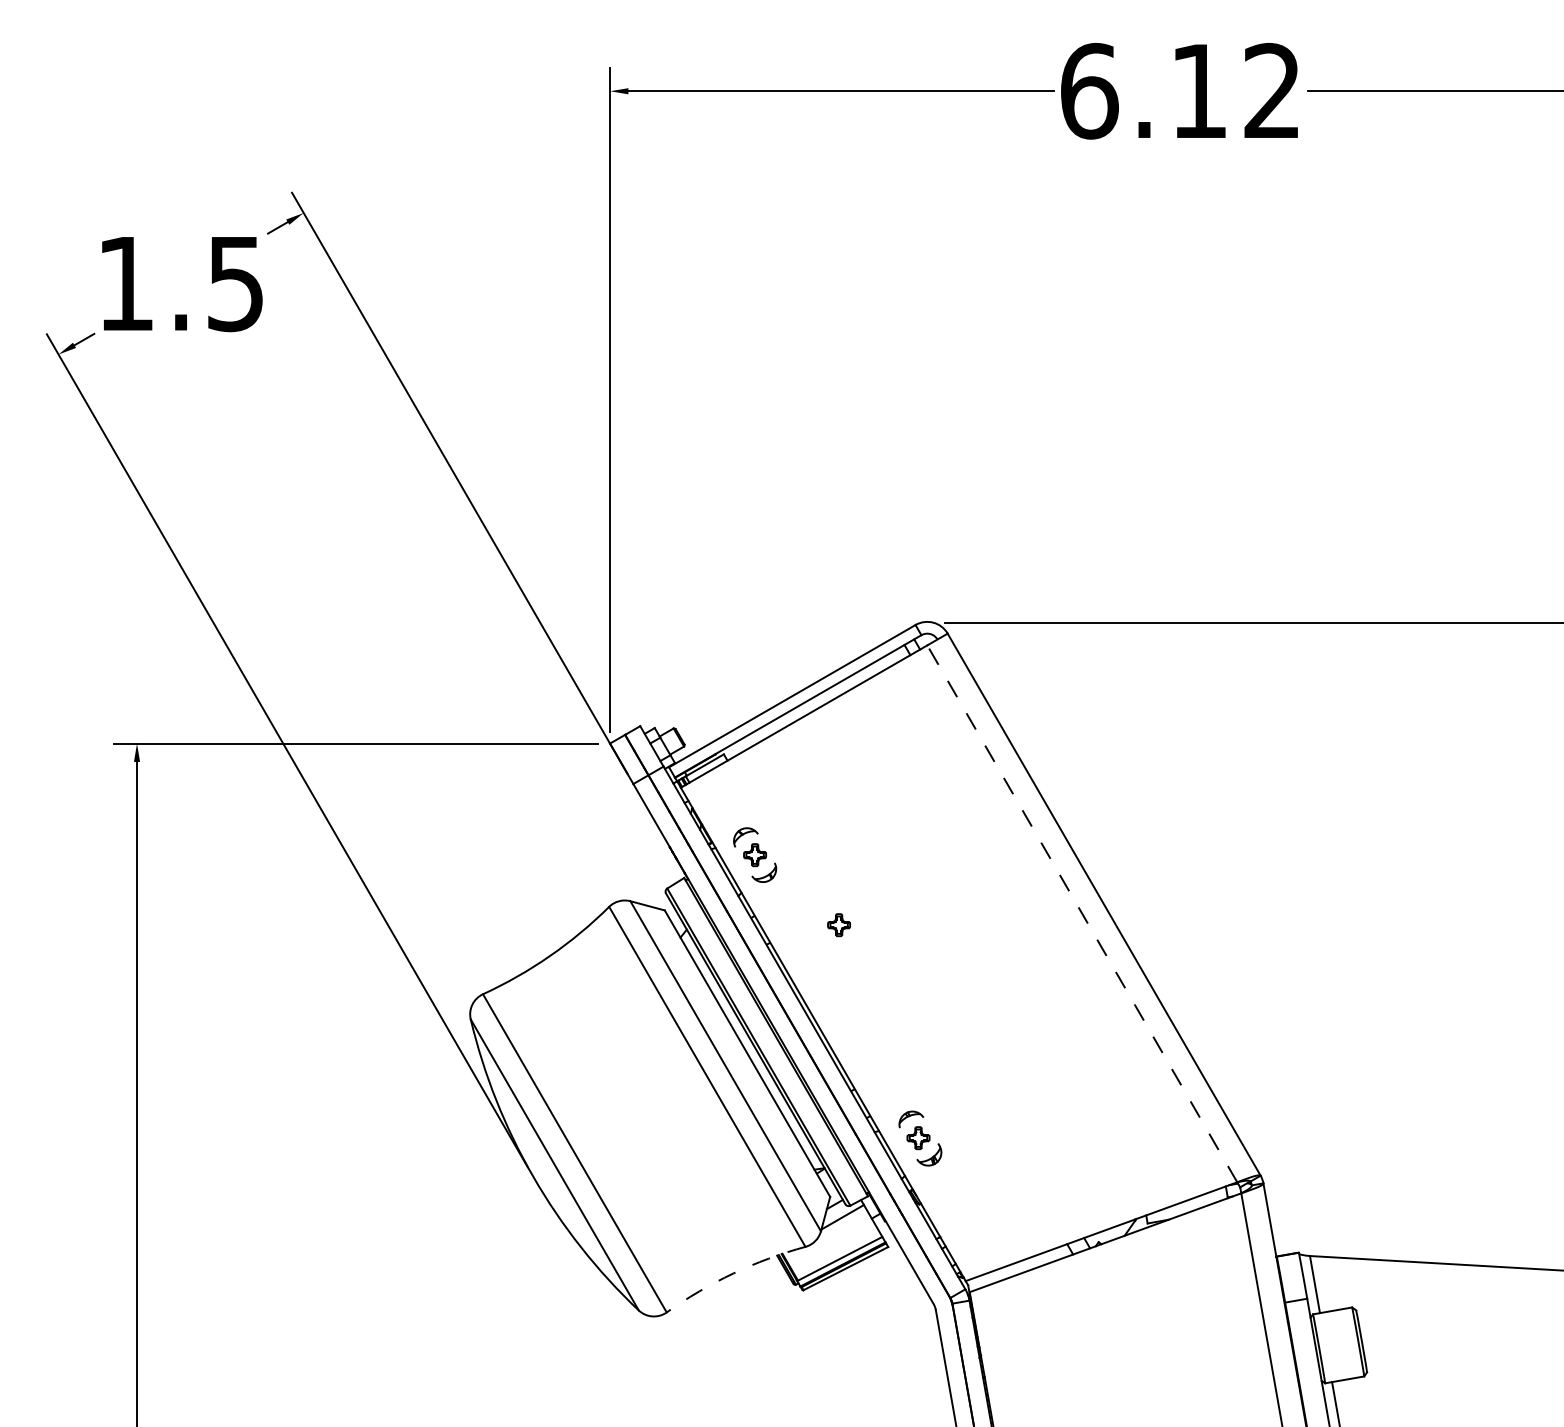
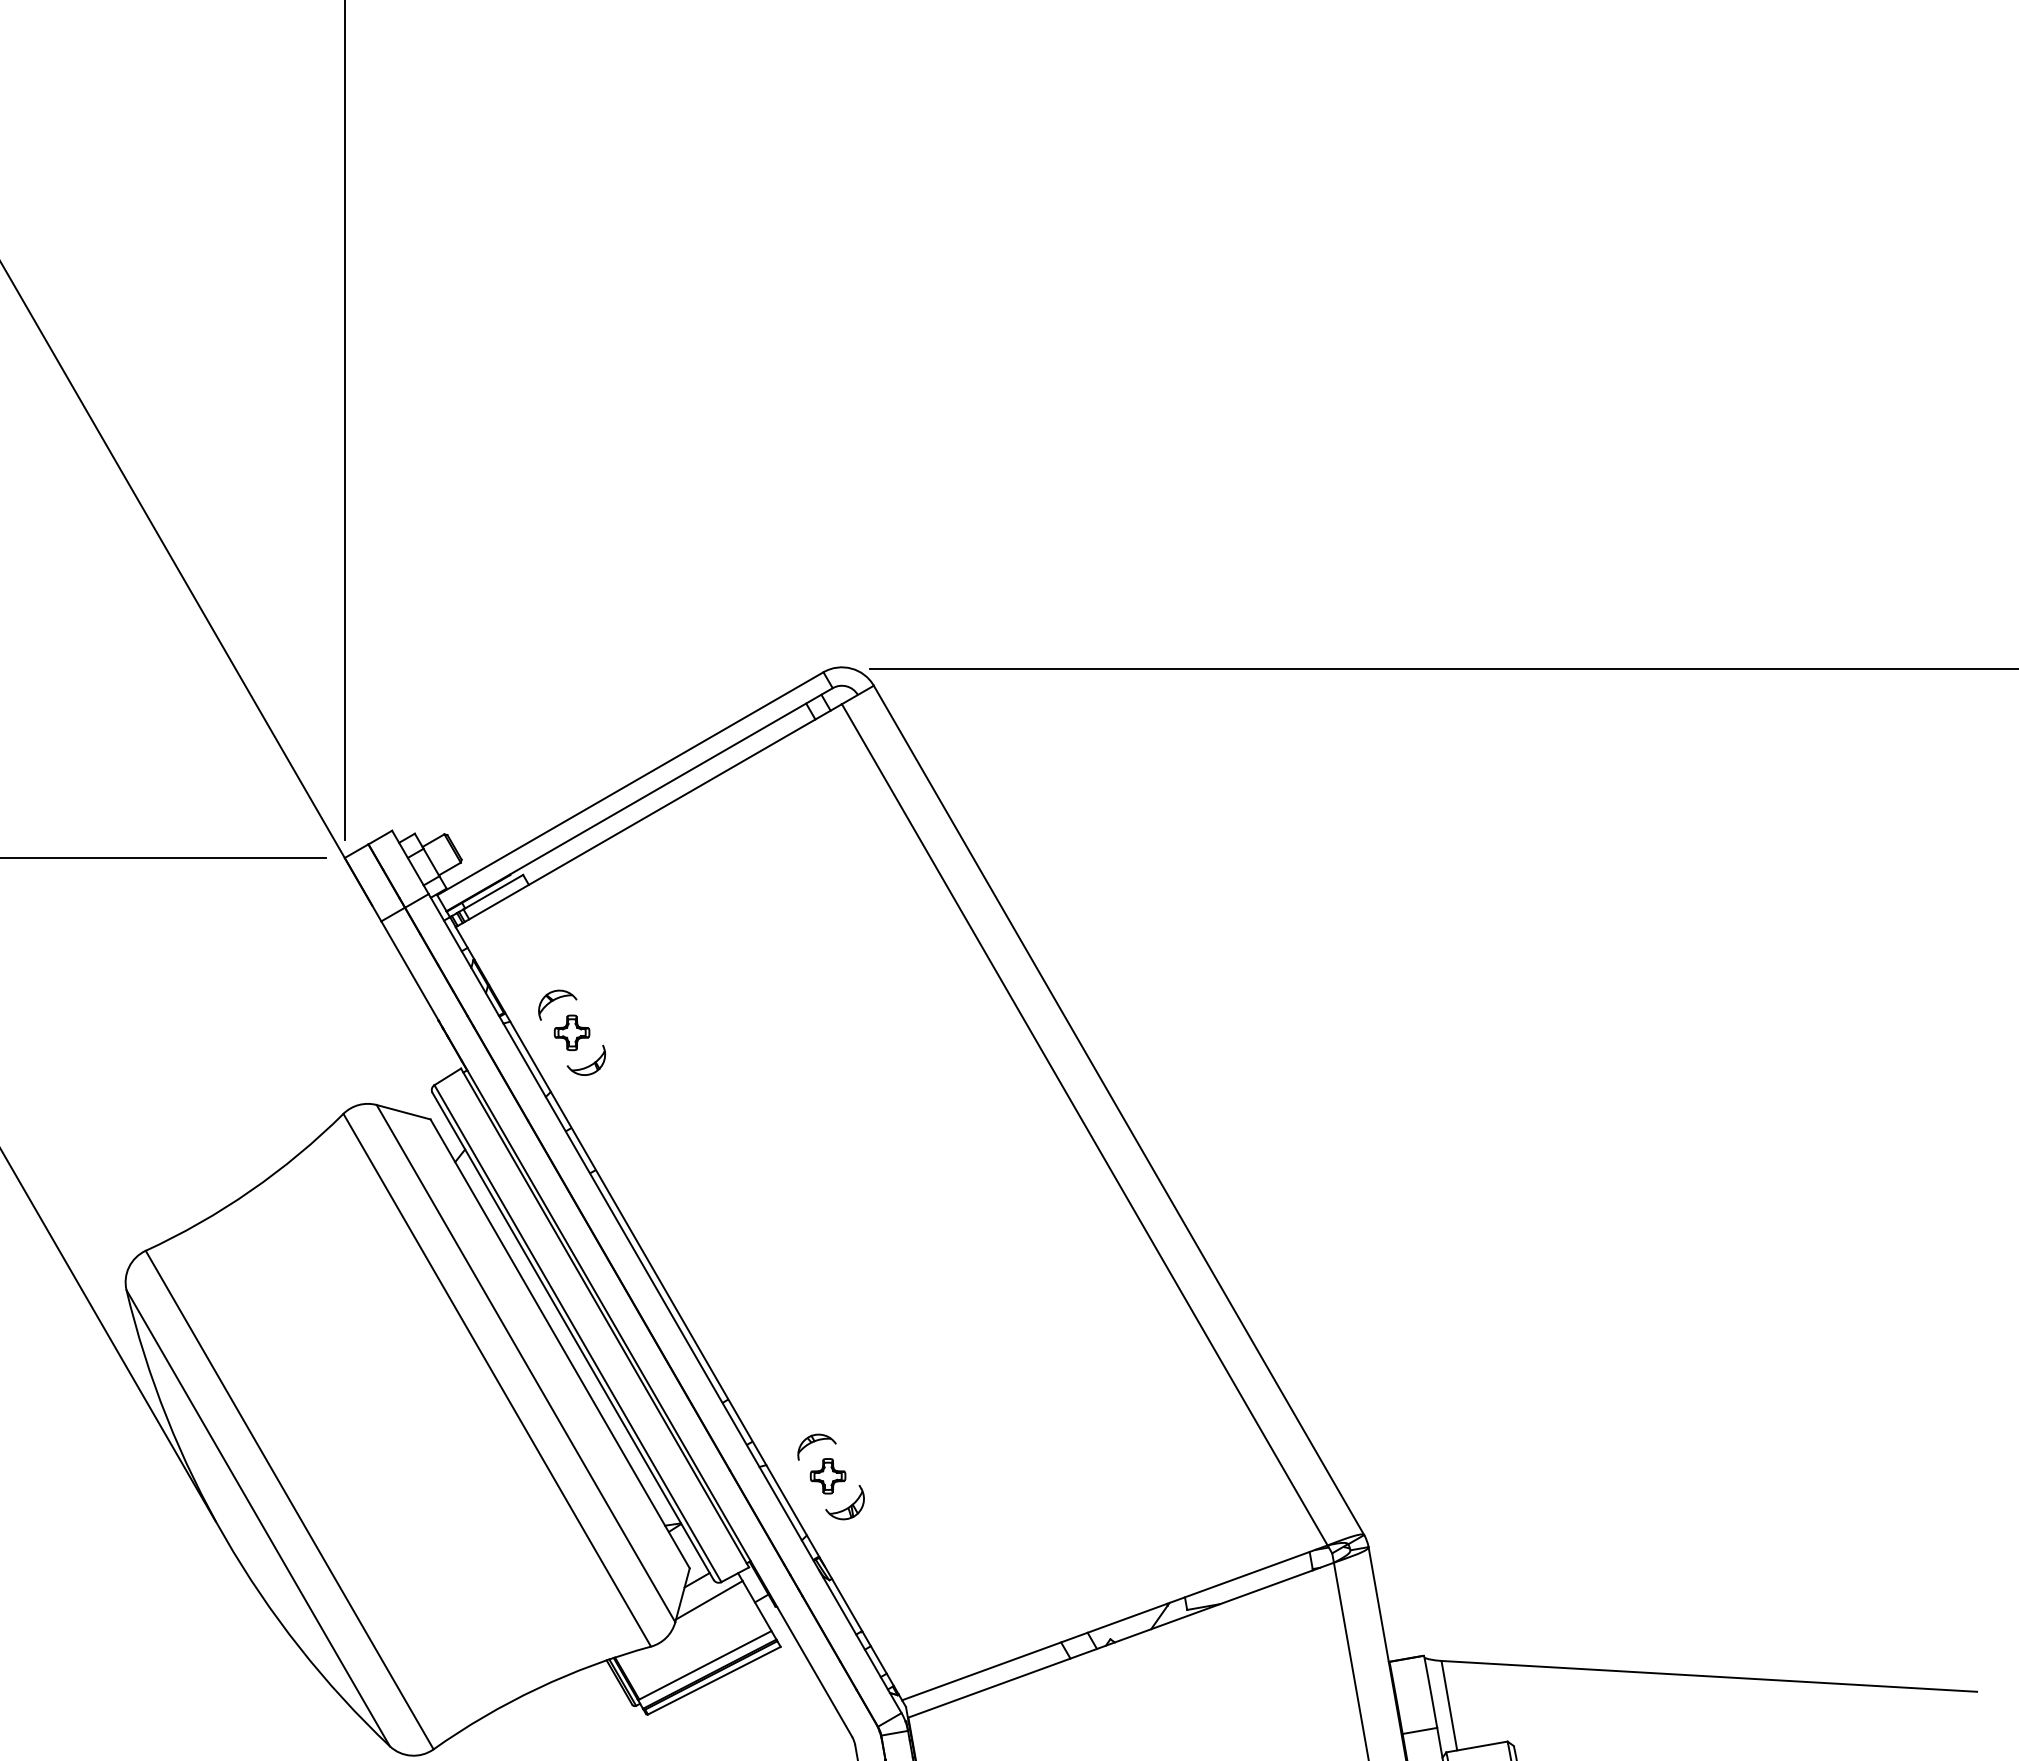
line: (1082, 913) -> (1085, 1124), dashed -> solid
part: (838, 925) -> (702, 1143), removed
arc: (733, 1273) -> (538, 1688), dashed -> solid

